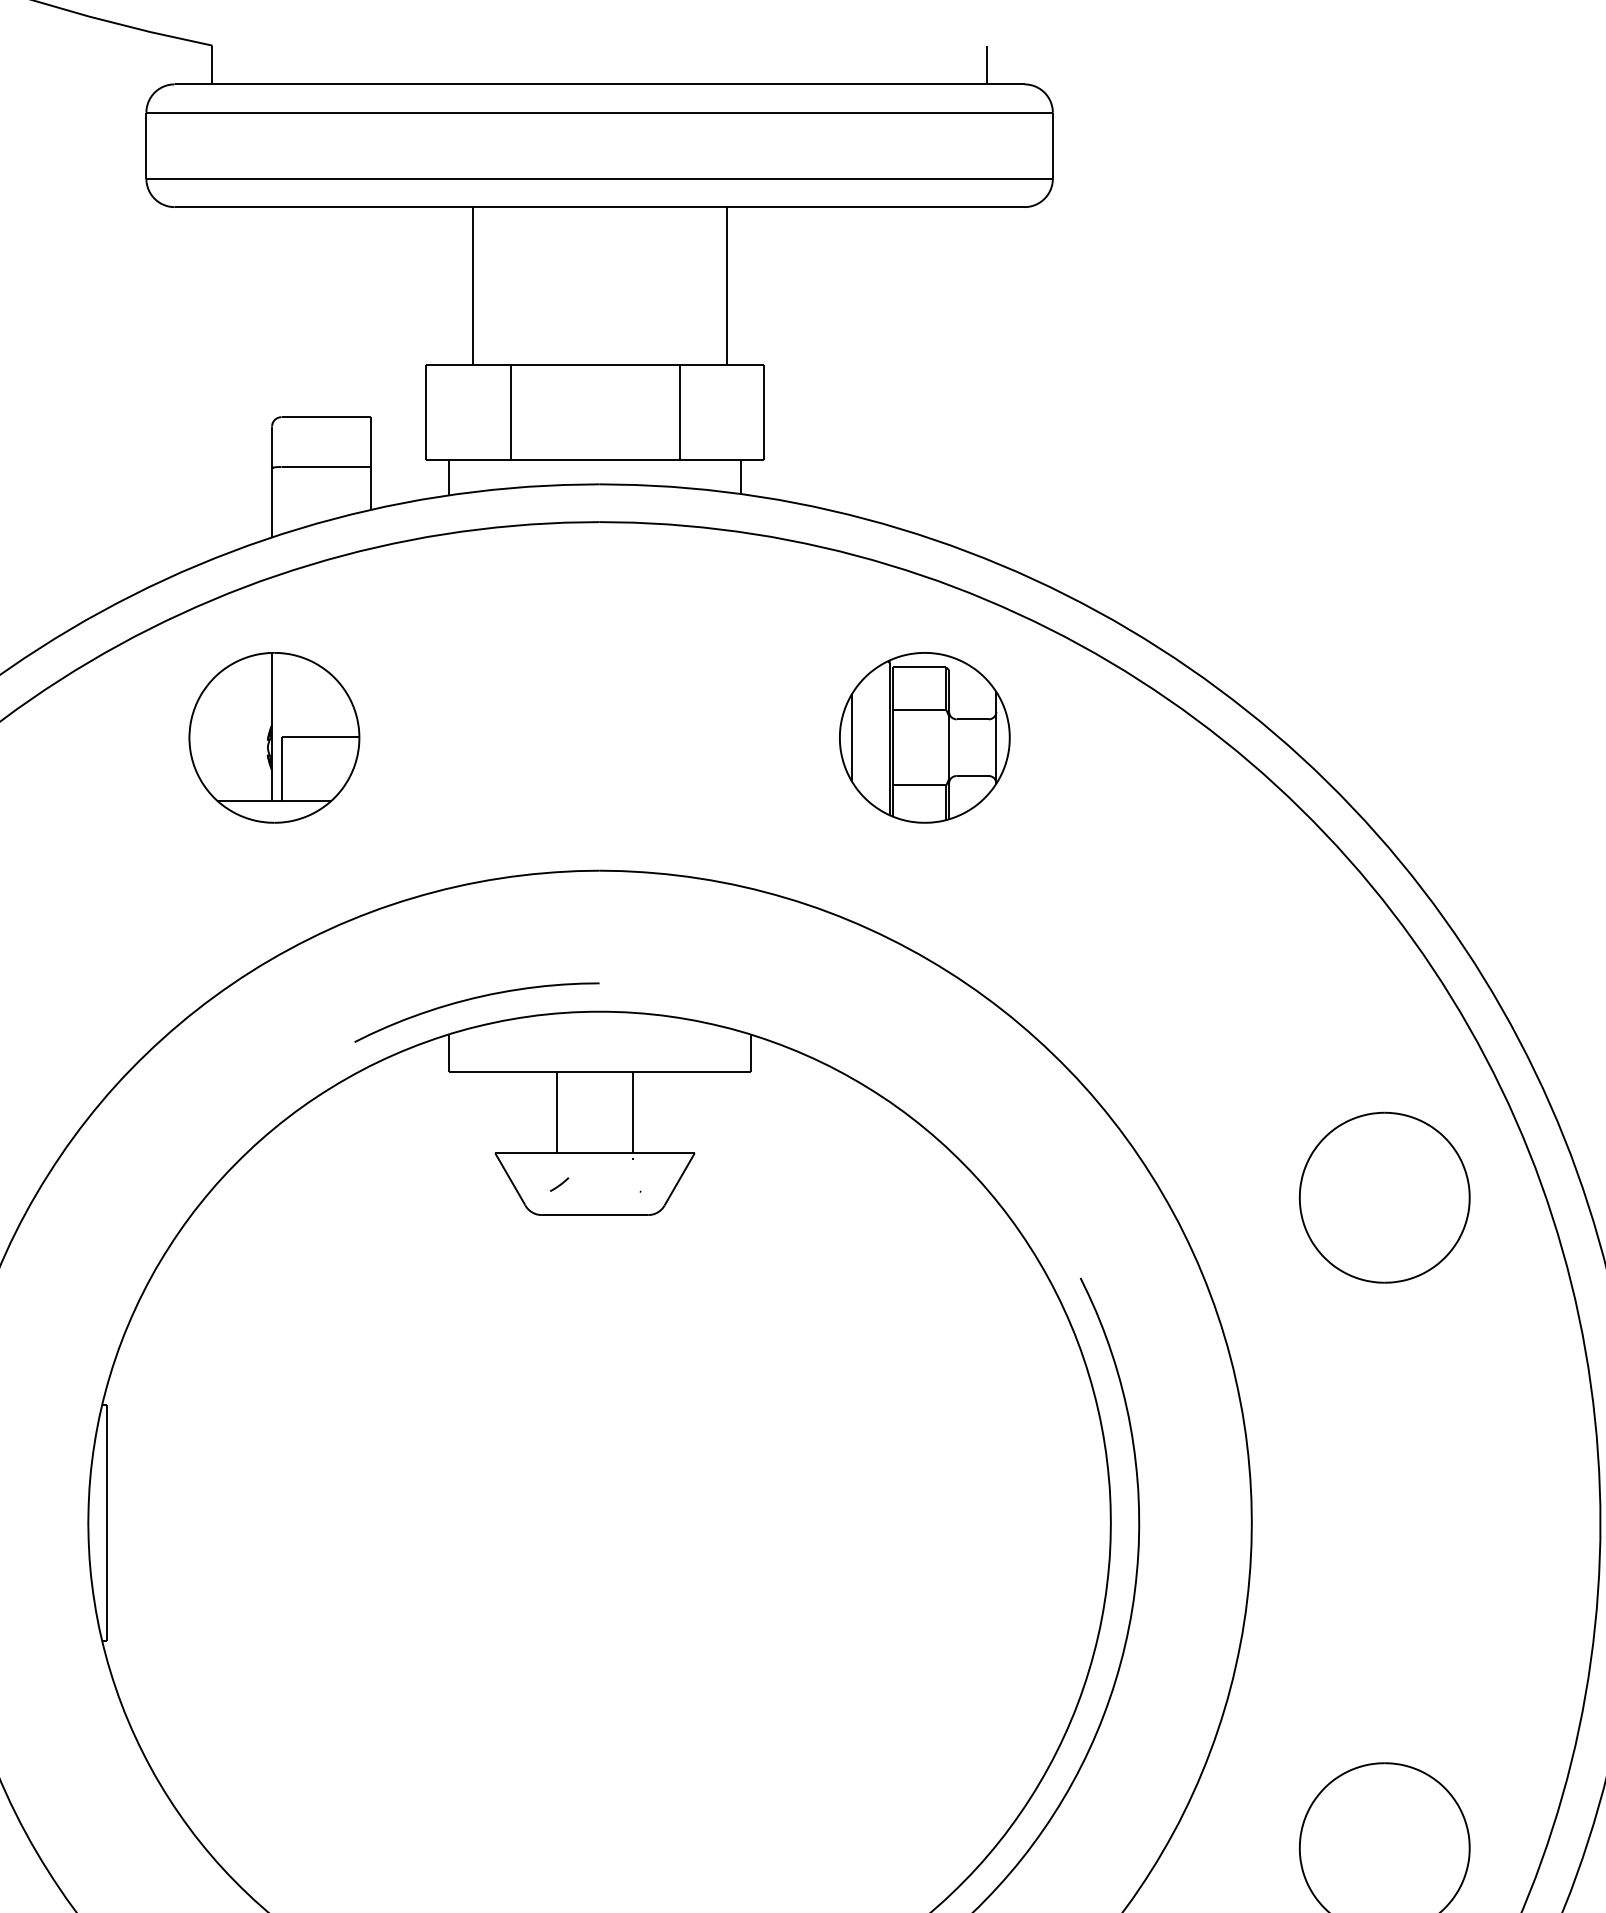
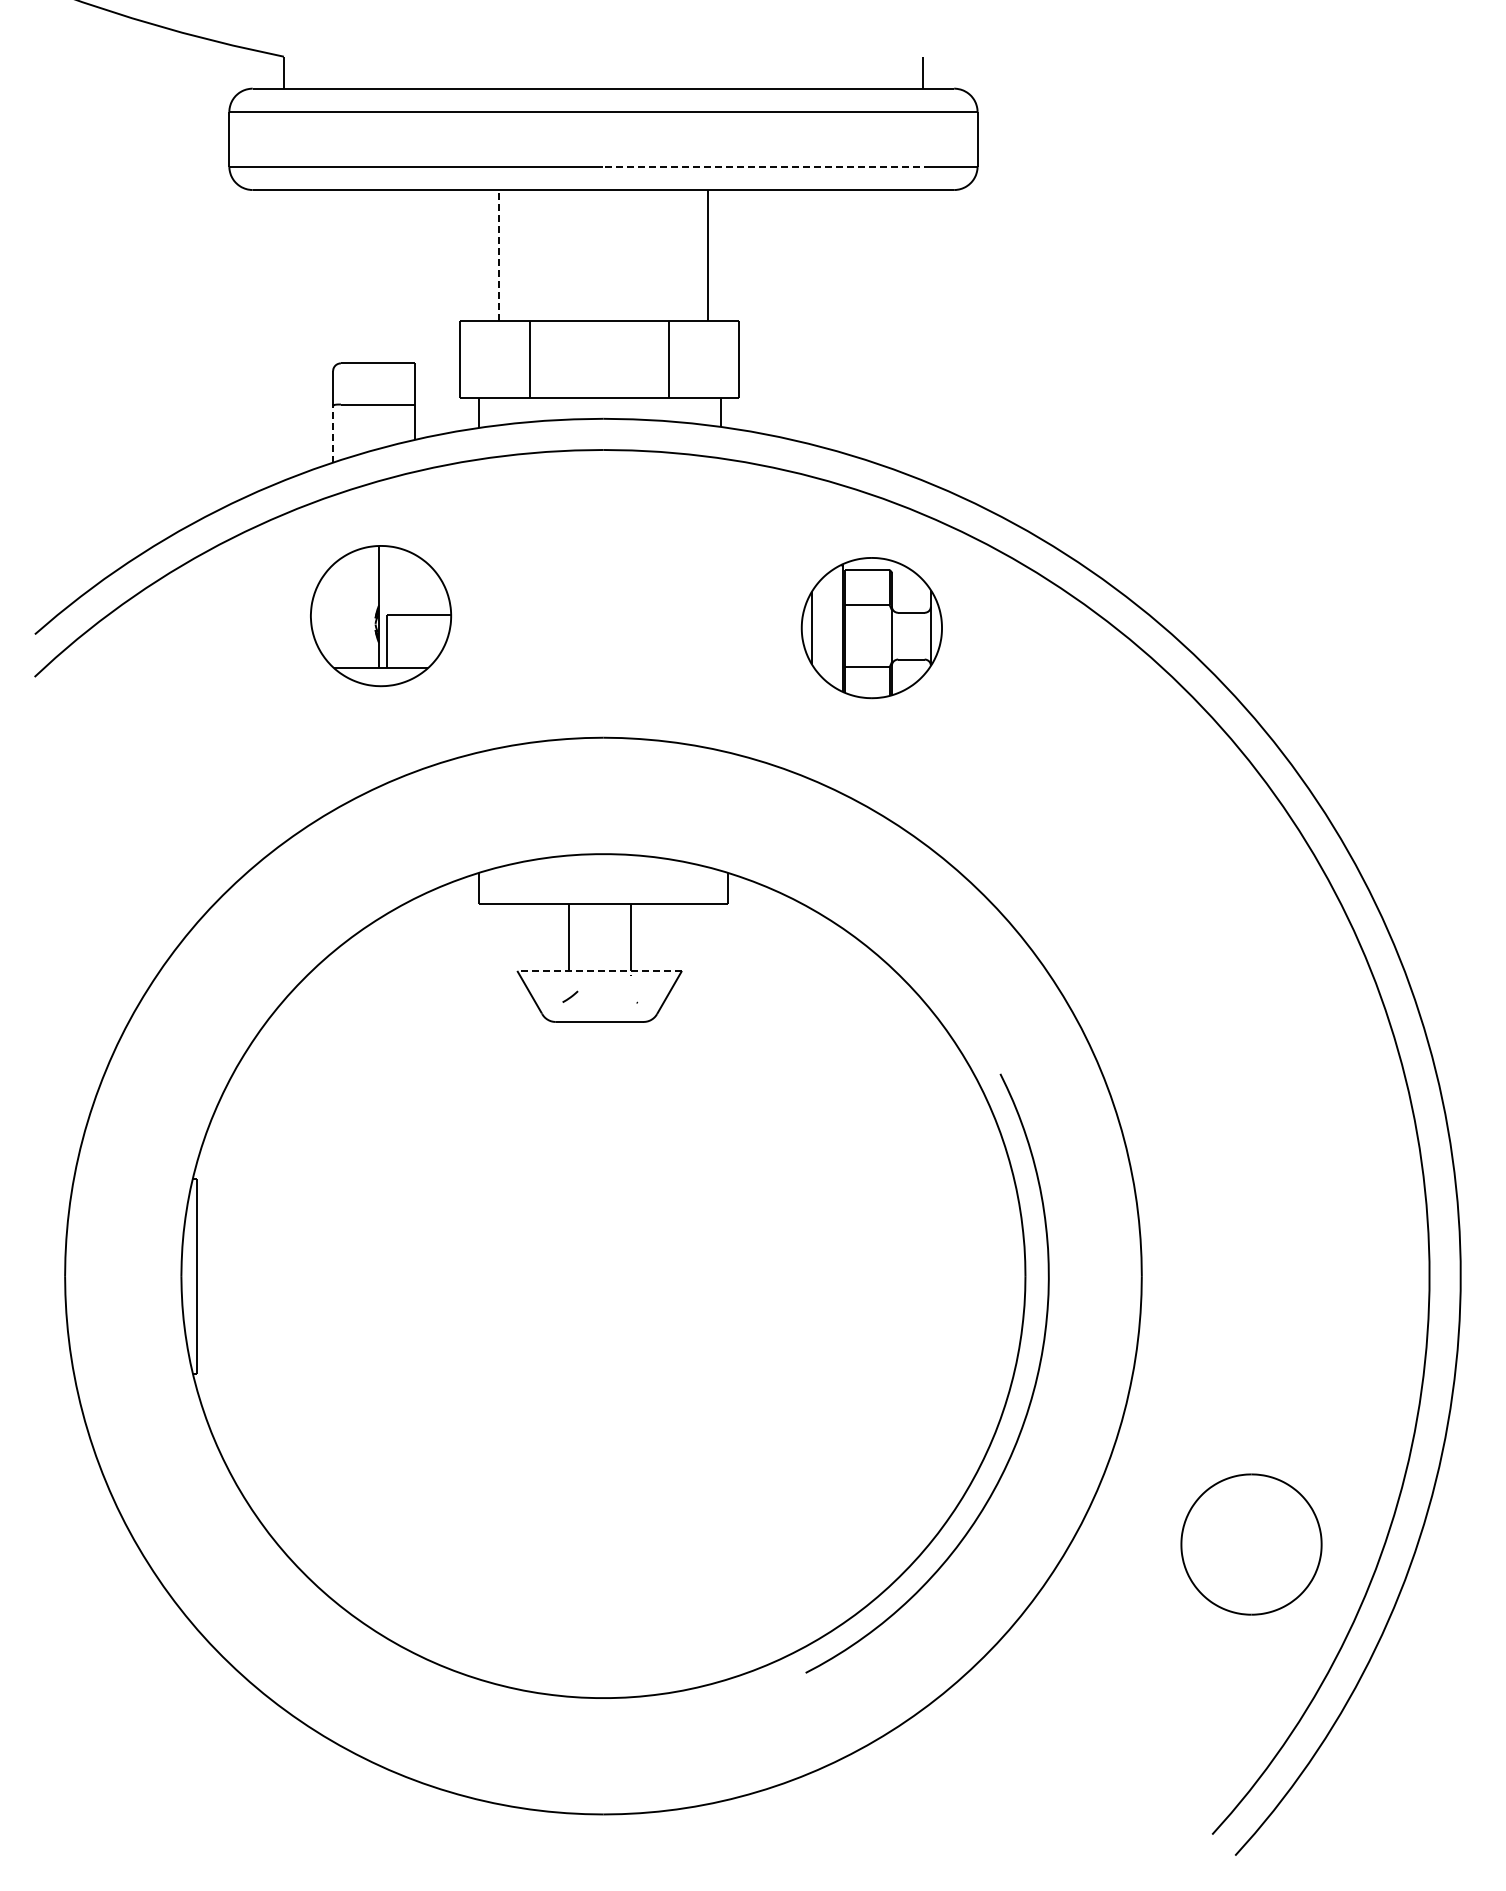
line: (798, 178) -> (767, 166), solid -> dashed
line: (472, 285) -> (498, 254), solid -> dashed
line: (272, 503) -> (333, 434), solid -> dashed
part: (274, 738) -> (381, 616), moved
curve: (472, 1000) -> (498, 844), removed
line: (594, 1152) -> (599, 970), solid -> dashed
part: (1384, 1197) -> (1251, 1007), removed

